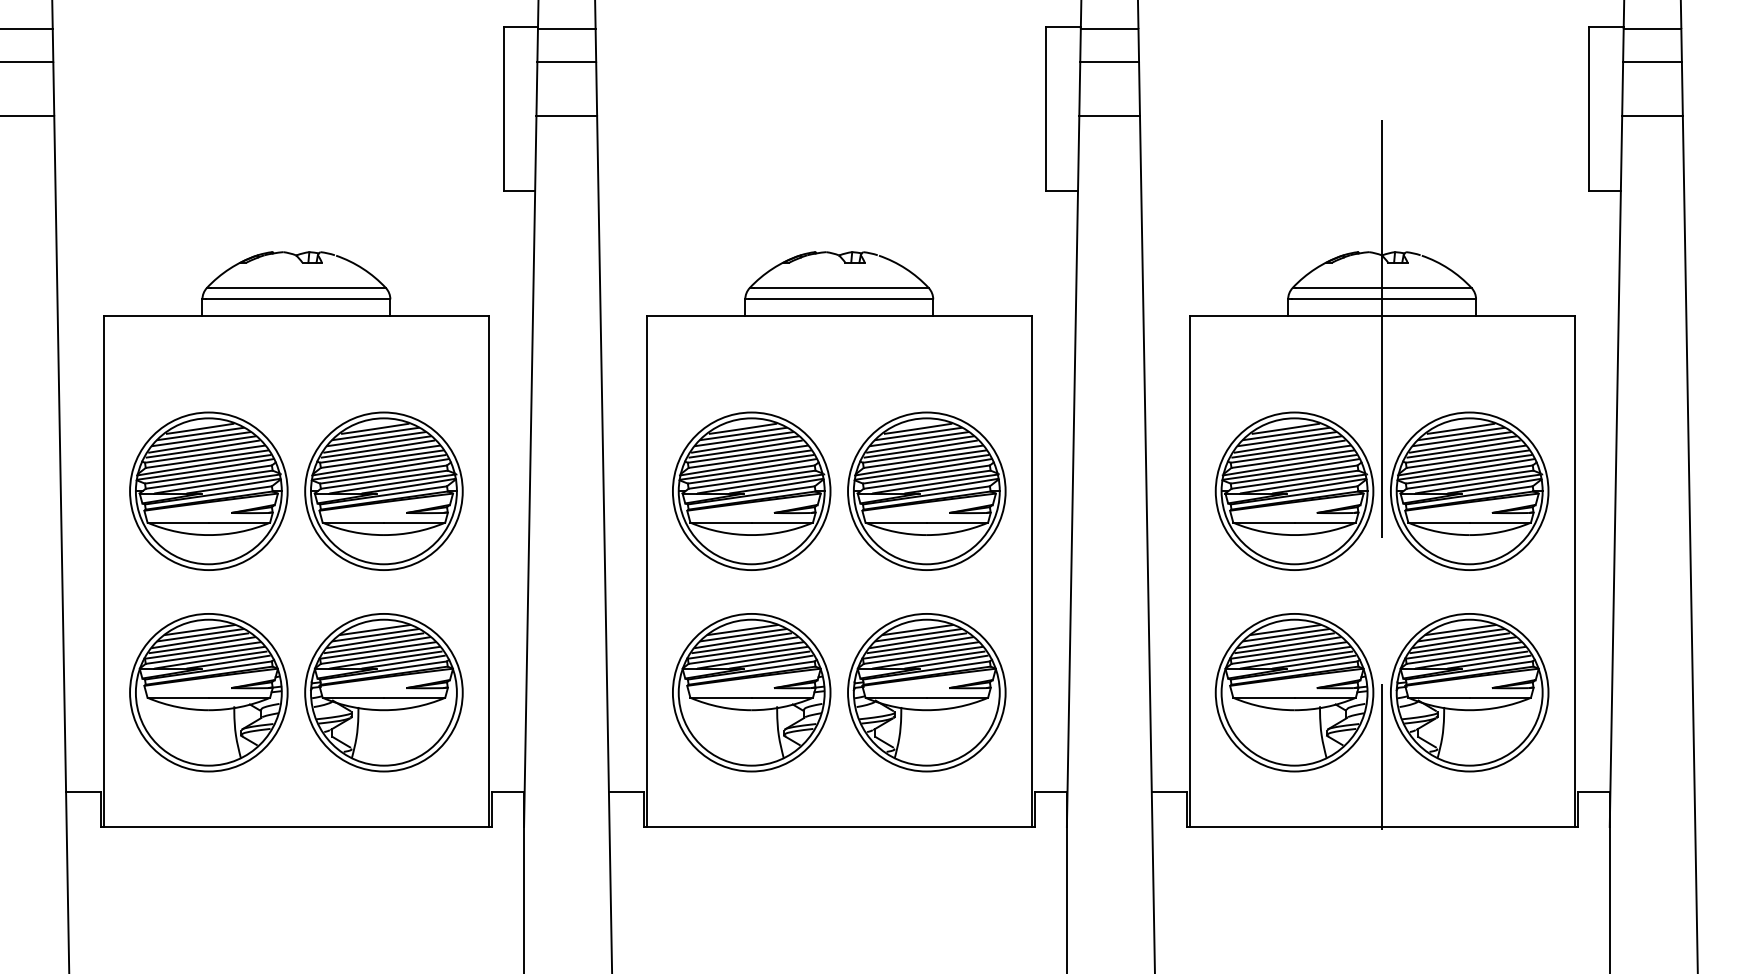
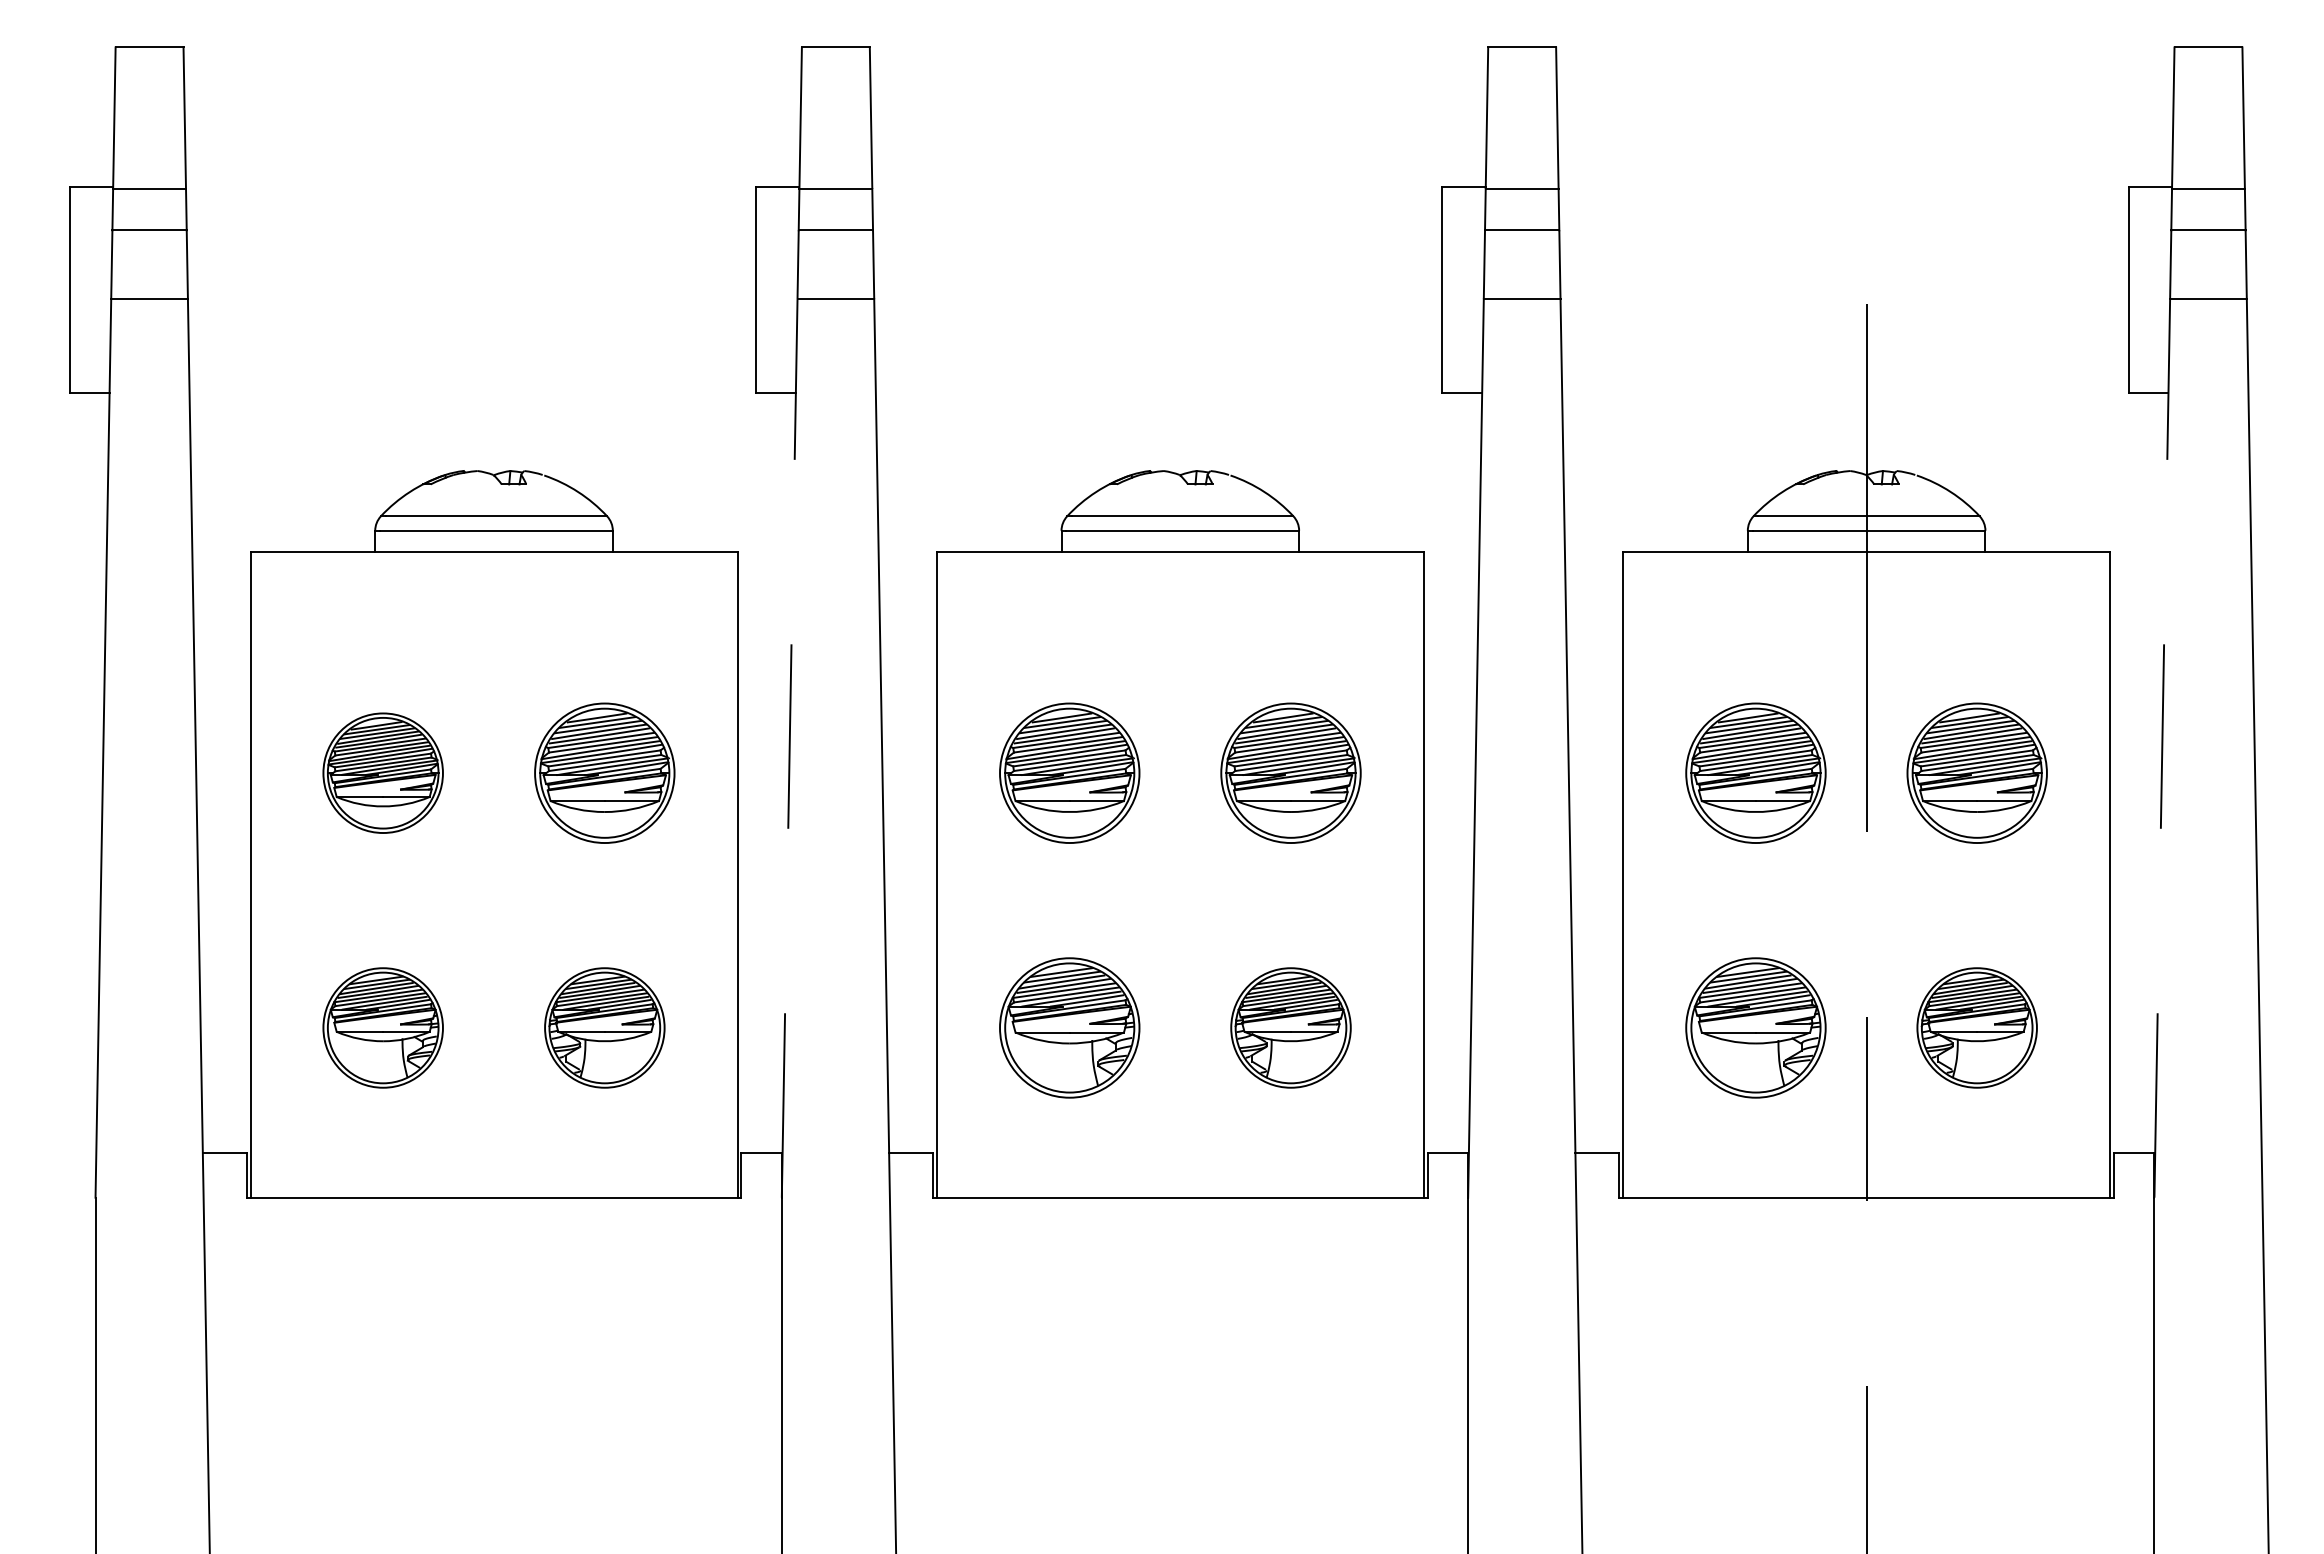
line: (530, 470) -> (789, 747), solid -> dashed
line: (1616, 470) -> (2162, 747), solid -> dashed
part: (208, 490) -> (382, 772), size x0.6
part: (383, 490) -> (604, 772), size x0.7
part: (751, 490) -> (1069, 772), size x0.7
part: (926, 490) -> (1290, 772), size x0.7
part: (1294, 490) -> (1755, 772), size x0.7
part: (1469, 490) -> (1976, 772), size x0.7
part: (208, 692) -> (382, 1027), size x0.6
part: (383, 692) -> (604, 1027), size x0.6
part: (751, 692) -> (1069, 1027), size x0.7
part: (926, 692) -> (1290, 1027), size x0.6
part: (1294, 692) -> (1755, 1027), size x0.7
part: (1469, 692) -> (1976, 1027), size x0.6

